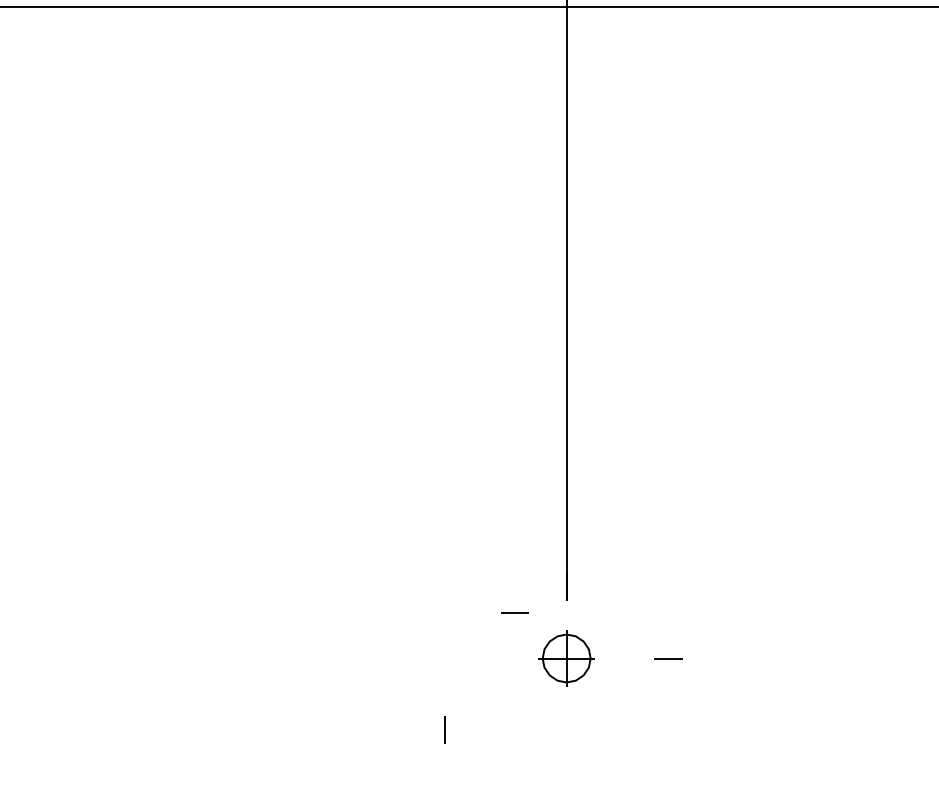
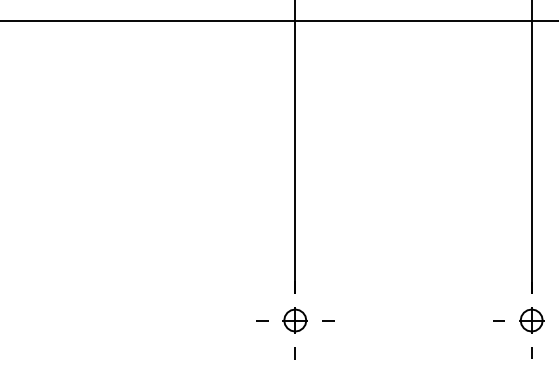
line: (514, 612) -> (262, 320), moved
line: (669, 658) -> (328, 320), moved
line: (443, 730) -> (294, 353), moved

